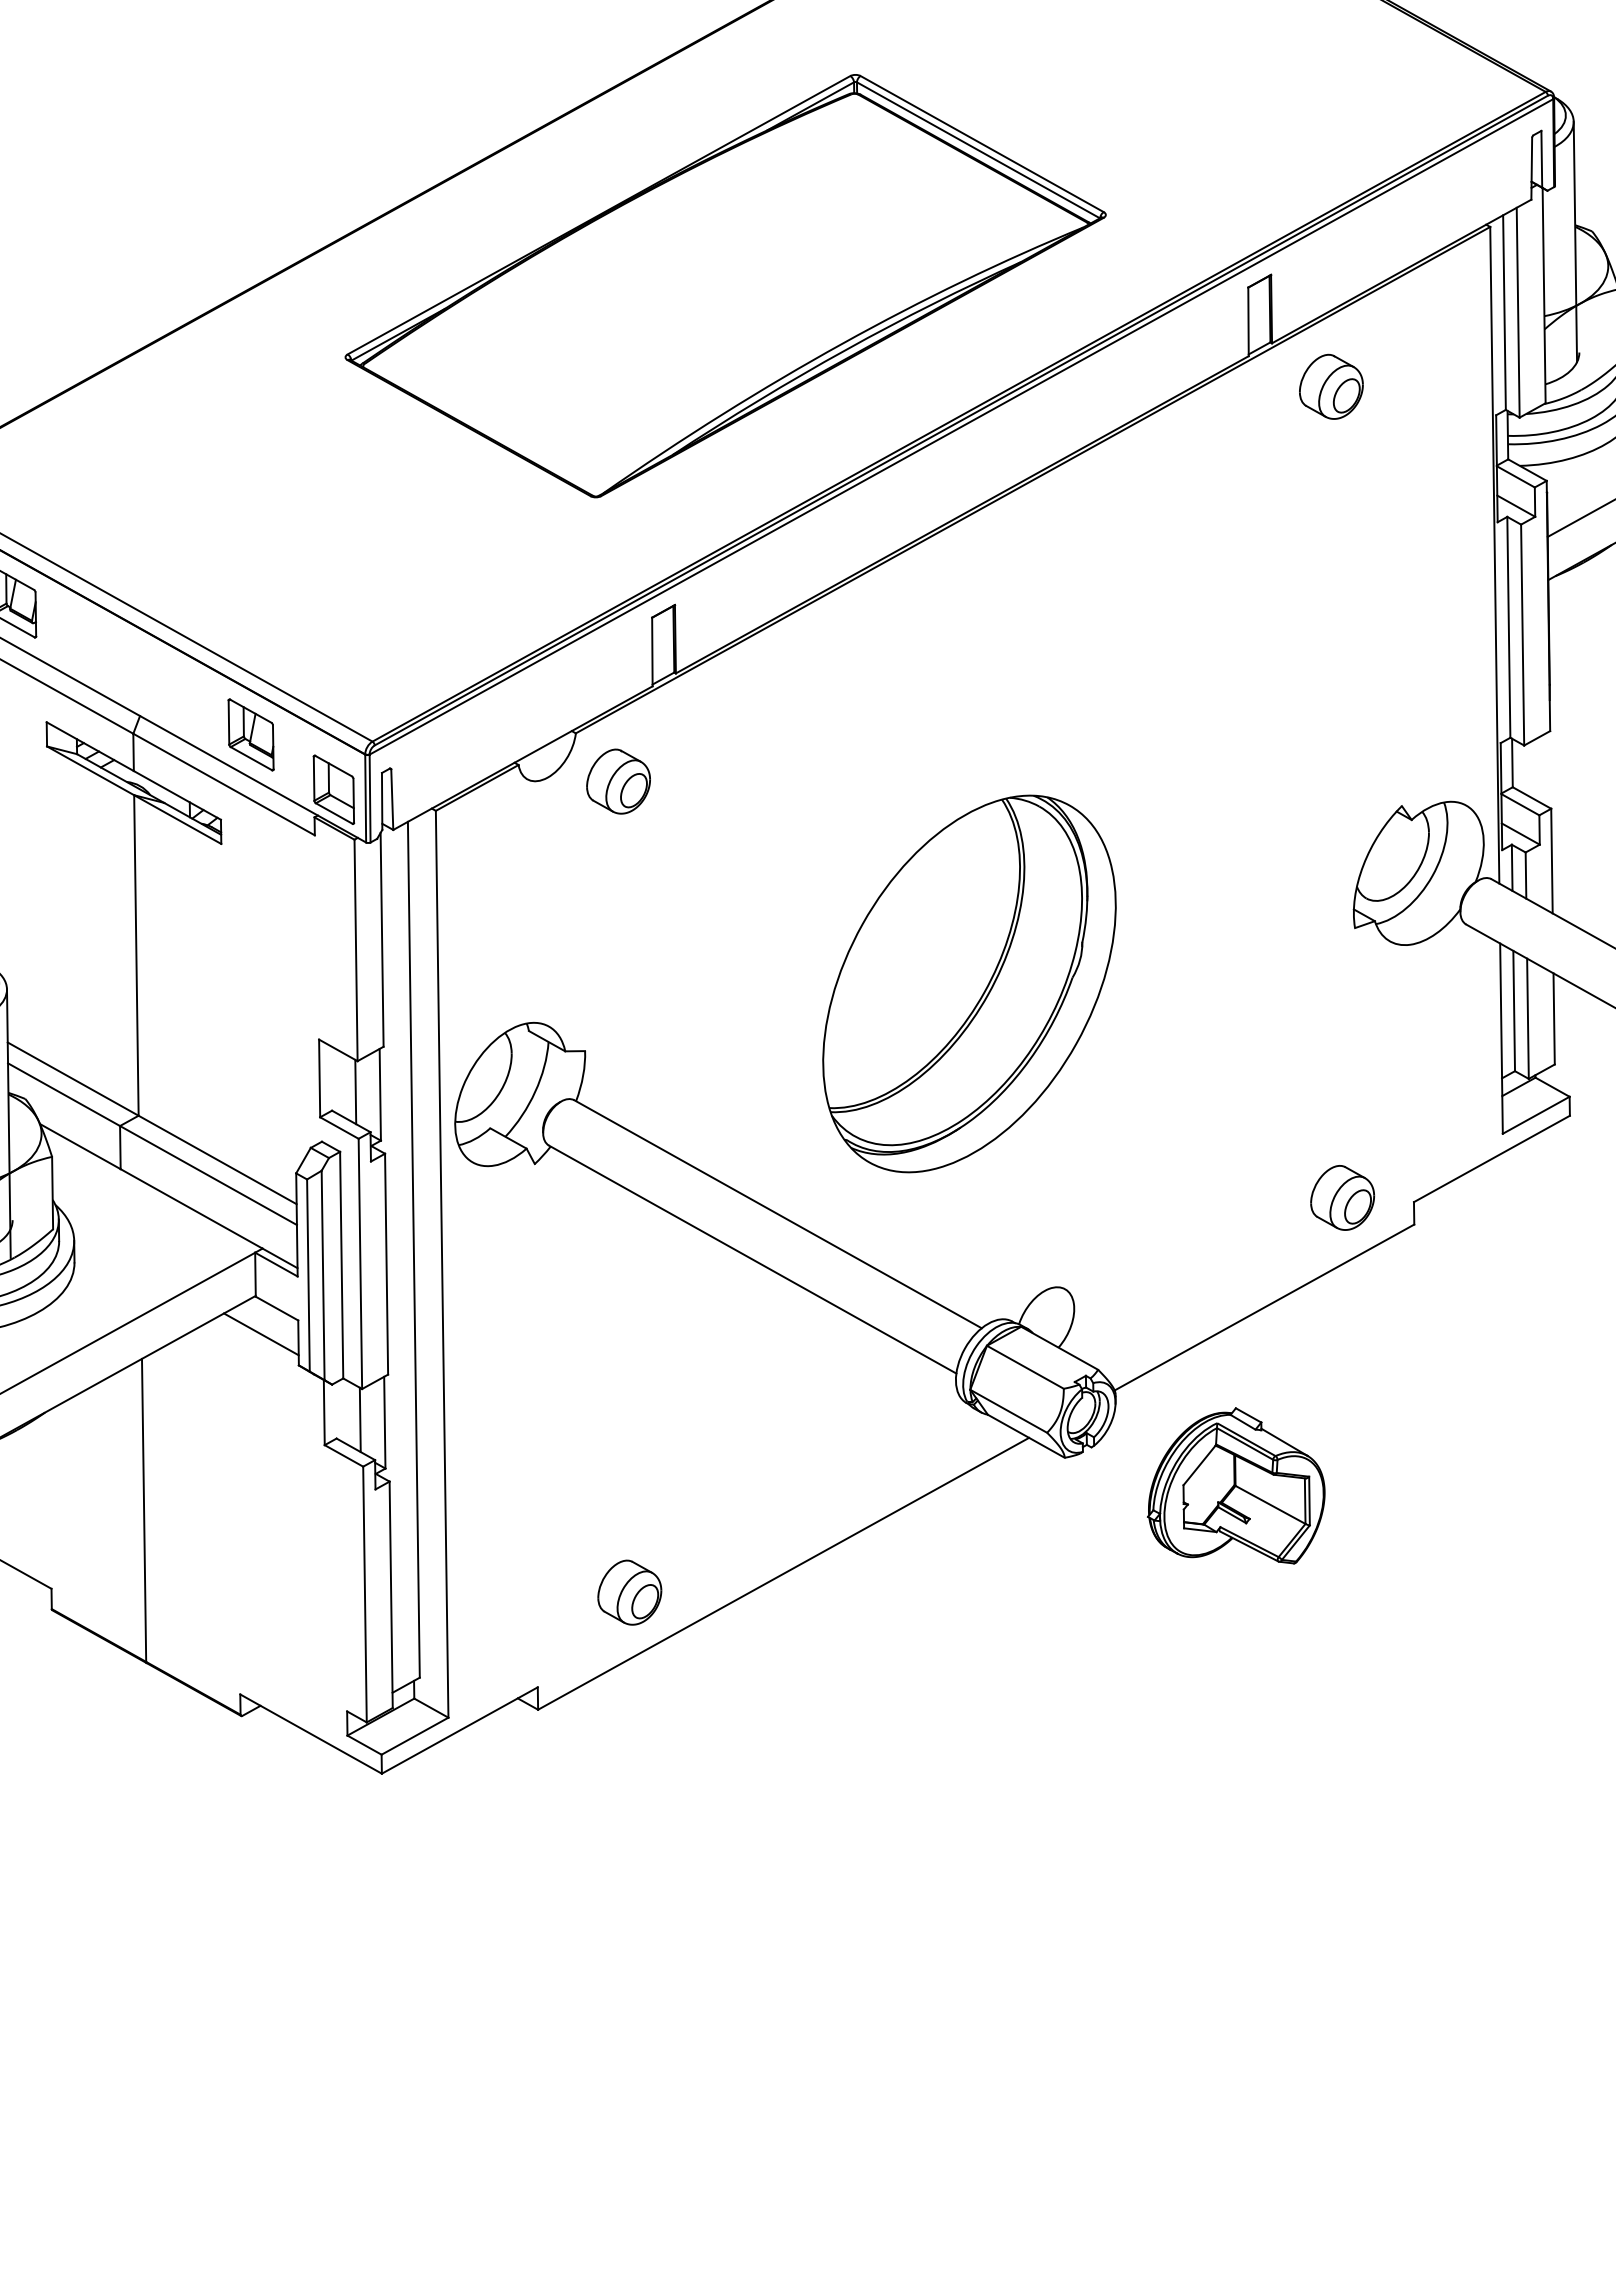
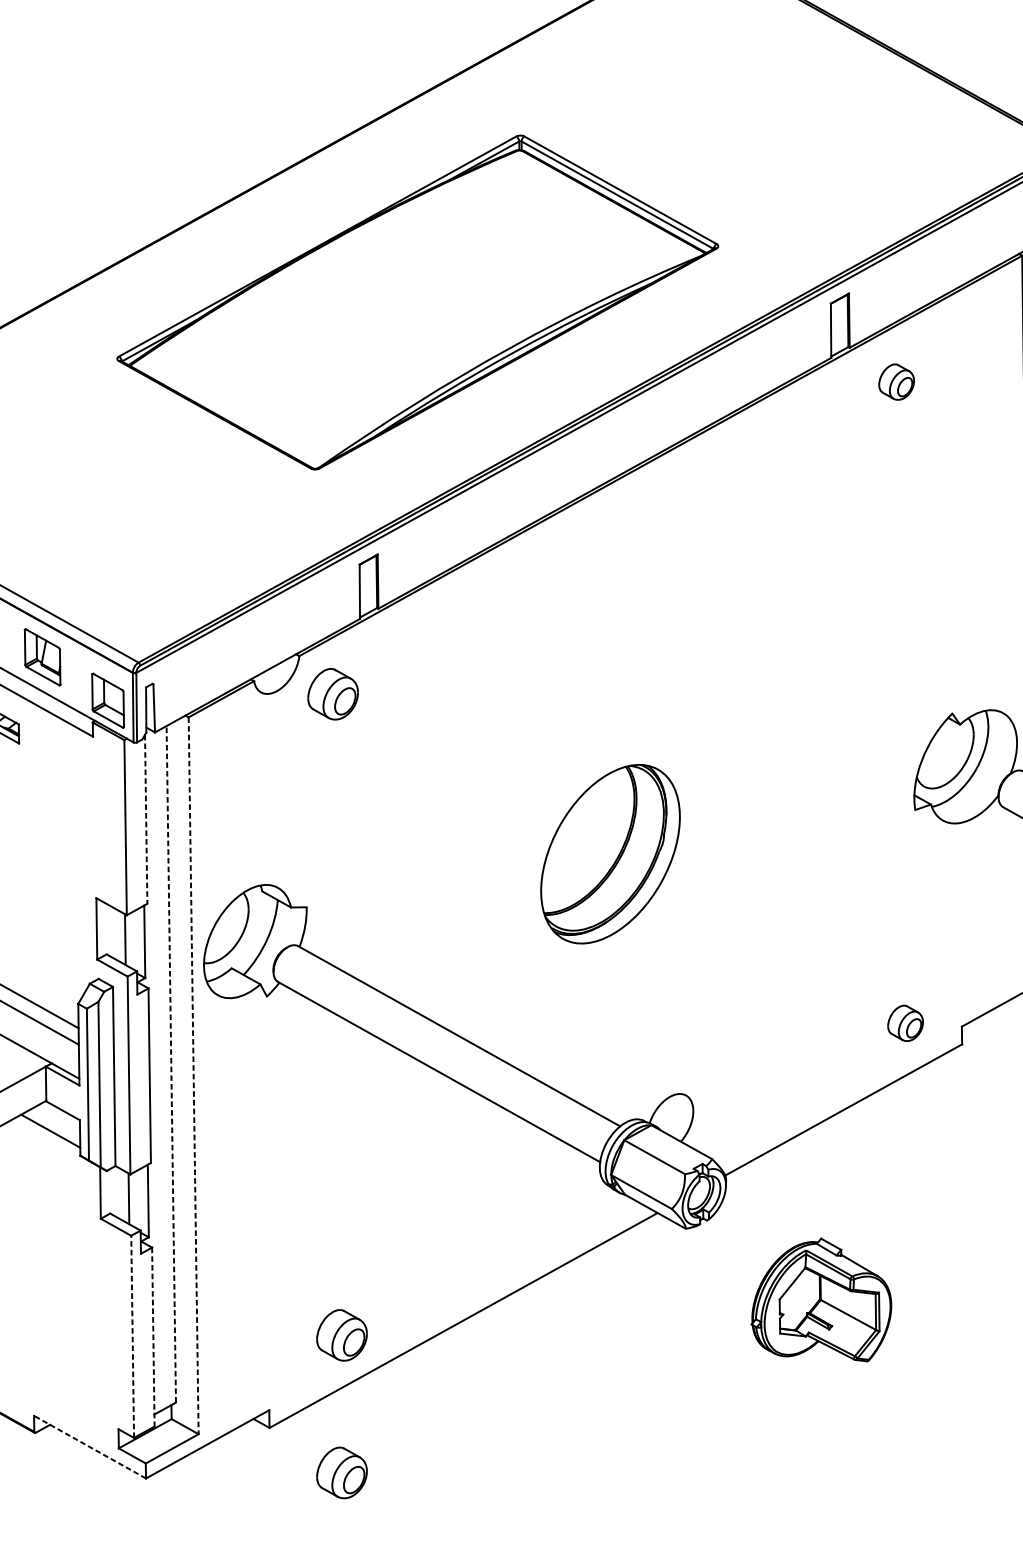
part: (1331, 386) -> (896, 381), size x0.7
line: (382, 939) -> (146, 819), solid -> dashed
part: (969, 983) -> (610, 853), size x0.6
part: (1342, 1197) -> (905, 1023), size x0.7
line: (413, 1249) -> (171, 1064), solid -> dashed
line: (442, 1264) -> (193, 1075), solid -> dashed
part: (1236, 1485) -> (821, 1299), moved
line: (364, 1594) -> (132, 1336), solid -> dashed
line: (391, 1595) -> (153, 1337), solid -> dashed
line: (310, 1733) -> (89, 1446), solid -> dashed
part: (629, 1766) -> (341, 1472), added

